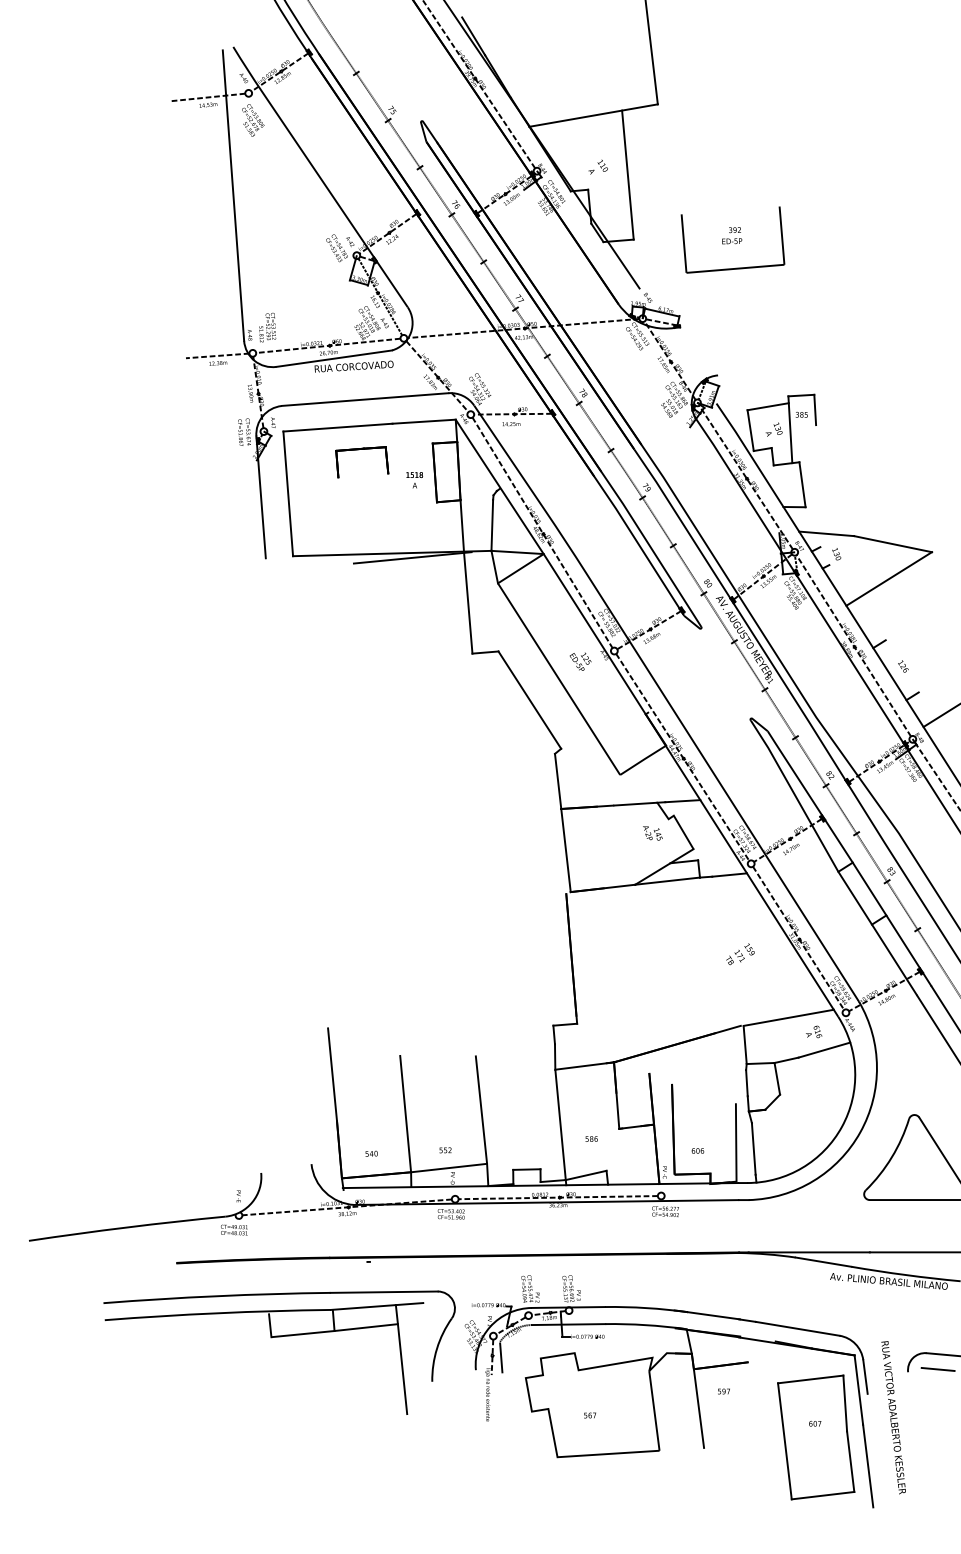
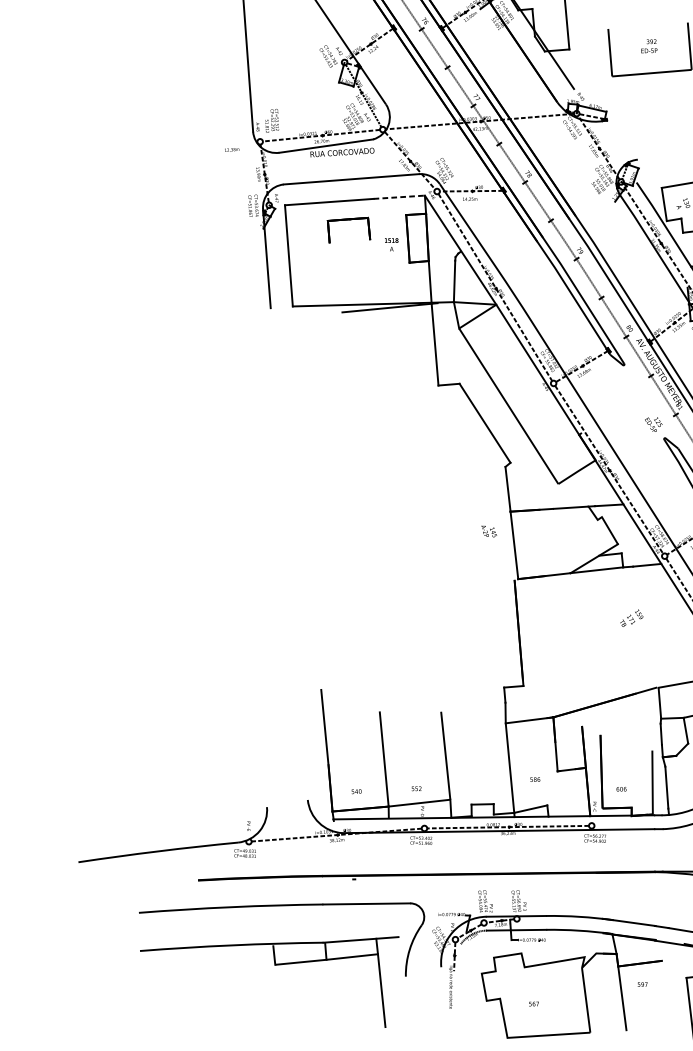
line: (217, 355) -> (231, 143), removed
line: (424, 421) -> (399, 197), solid -> dashed
text: (580, 661) -> (653, 424), moved
text: (652, 833) -> (488, 531), moved
text: (740, 954) -> (631, 618), moved
part: (271, 1338) -> (275, 965), moved
line: (501, 1357) -> (462, 956), removed

